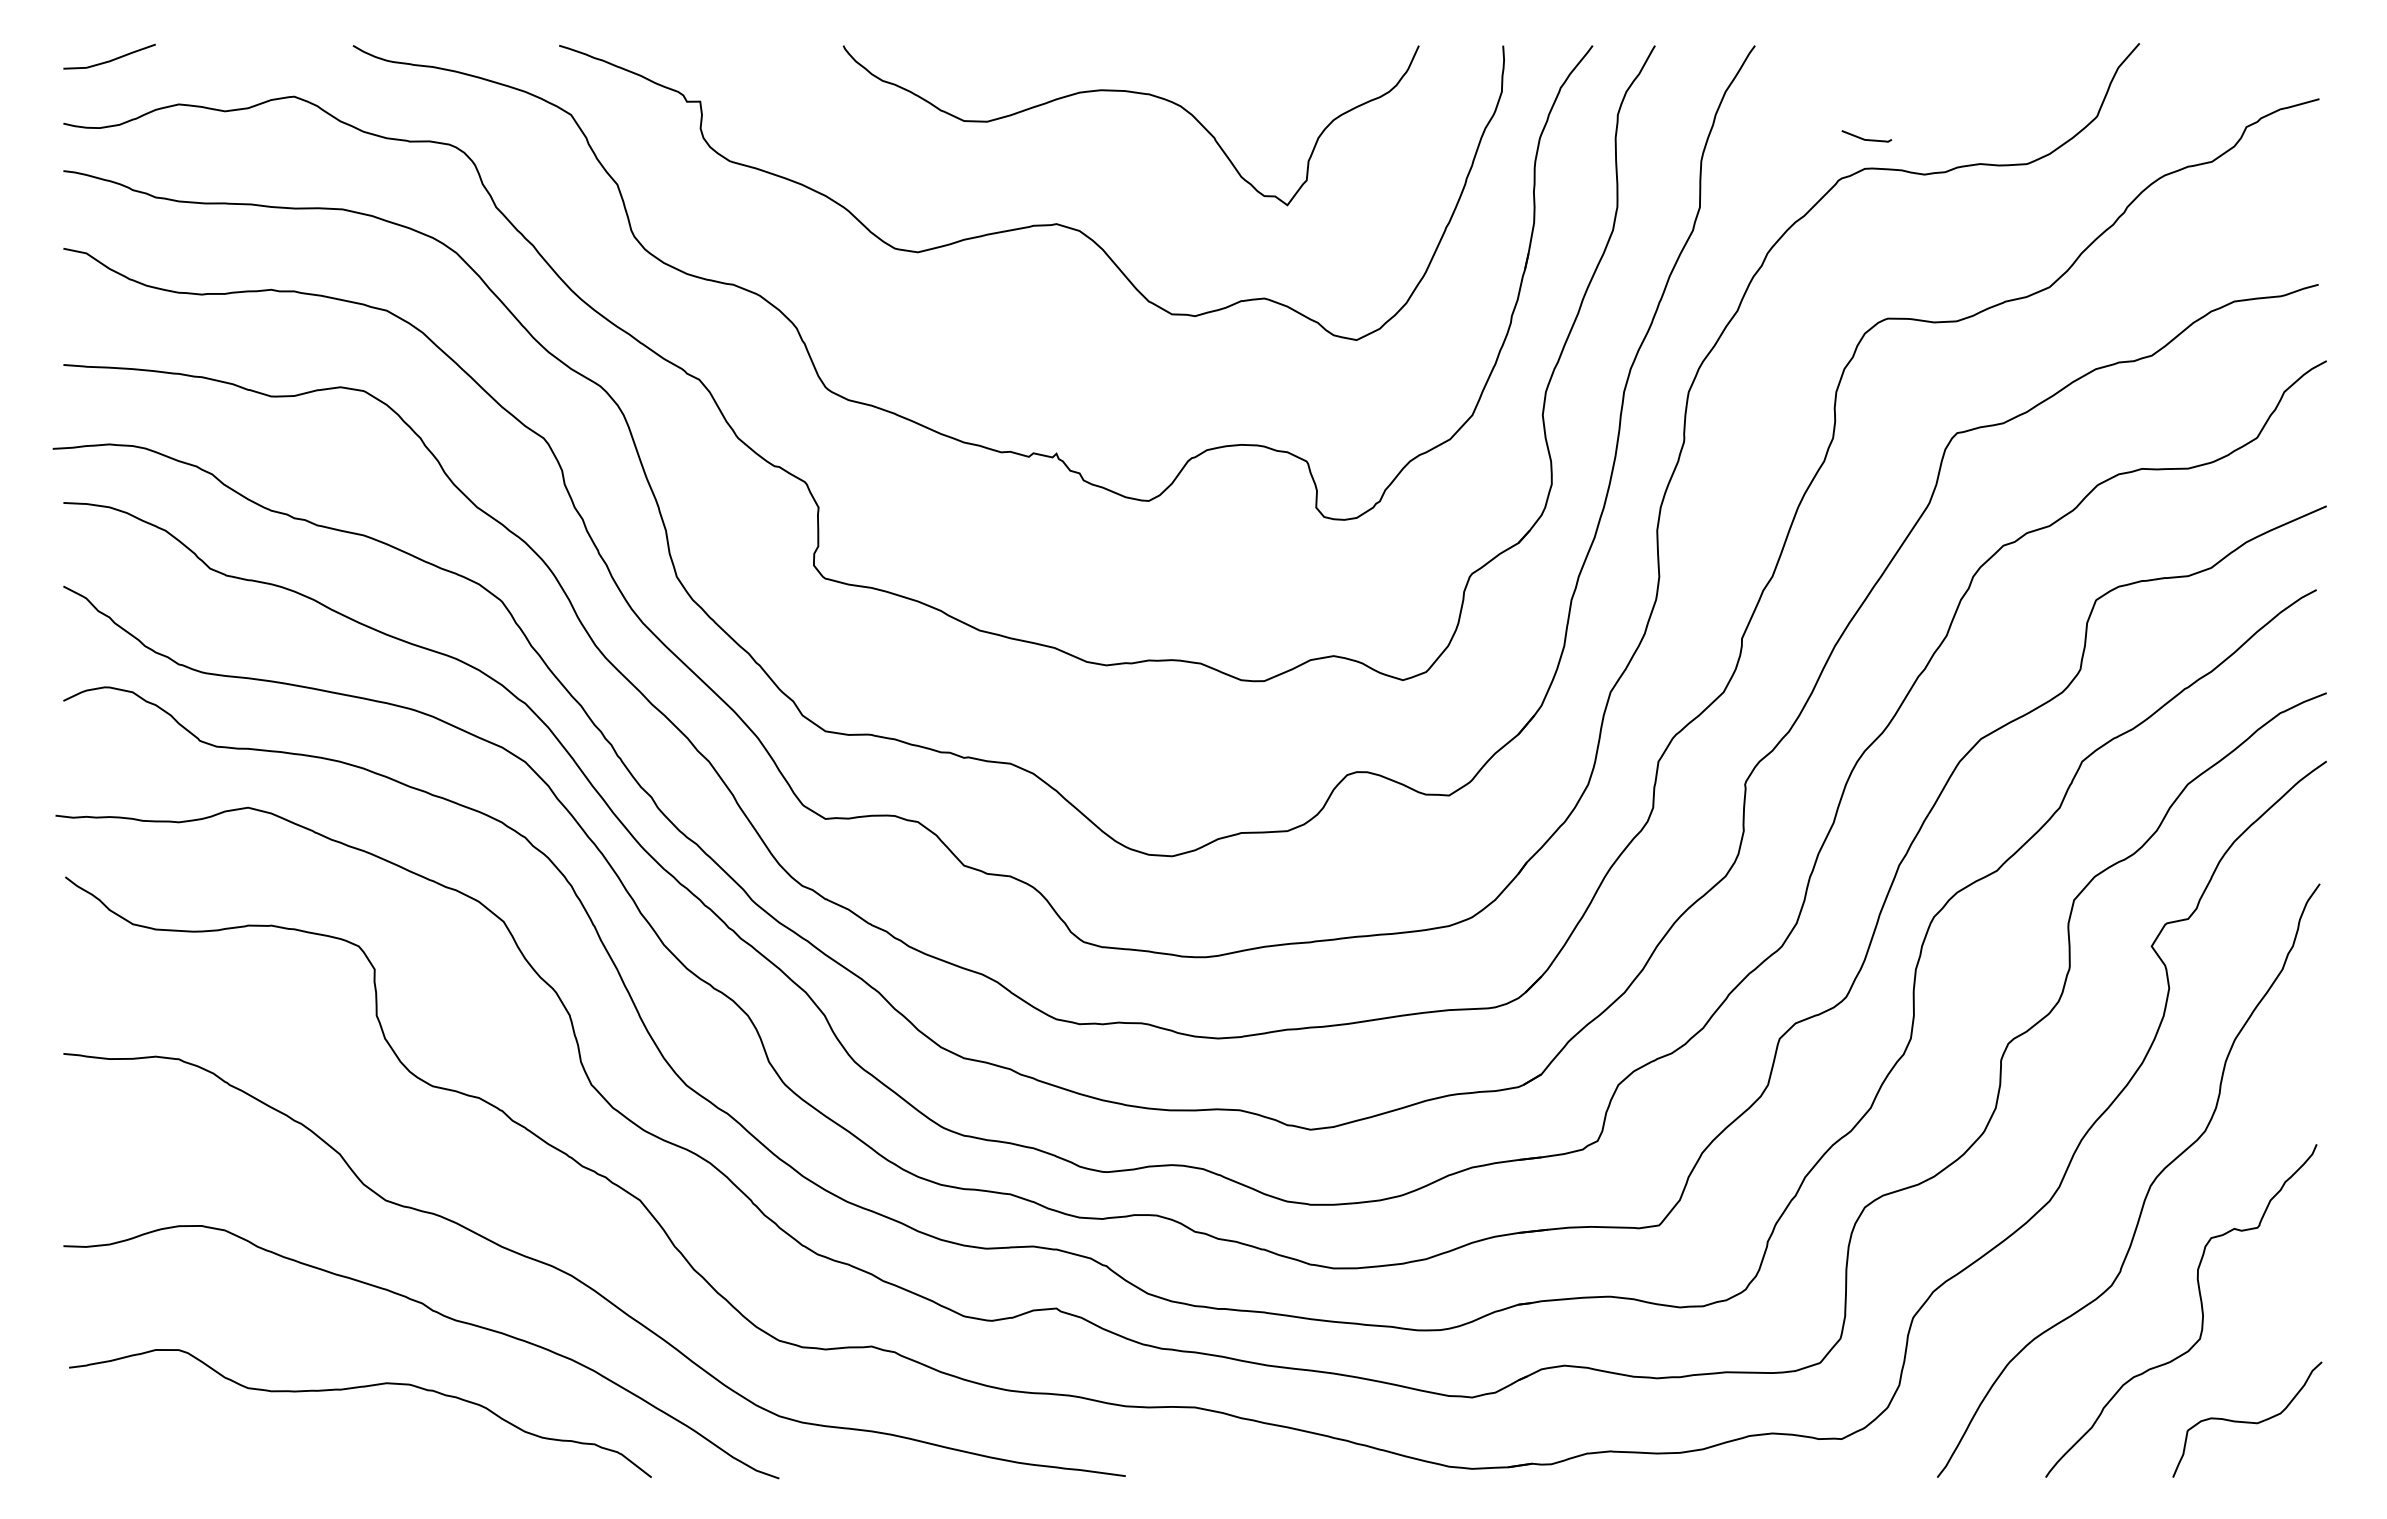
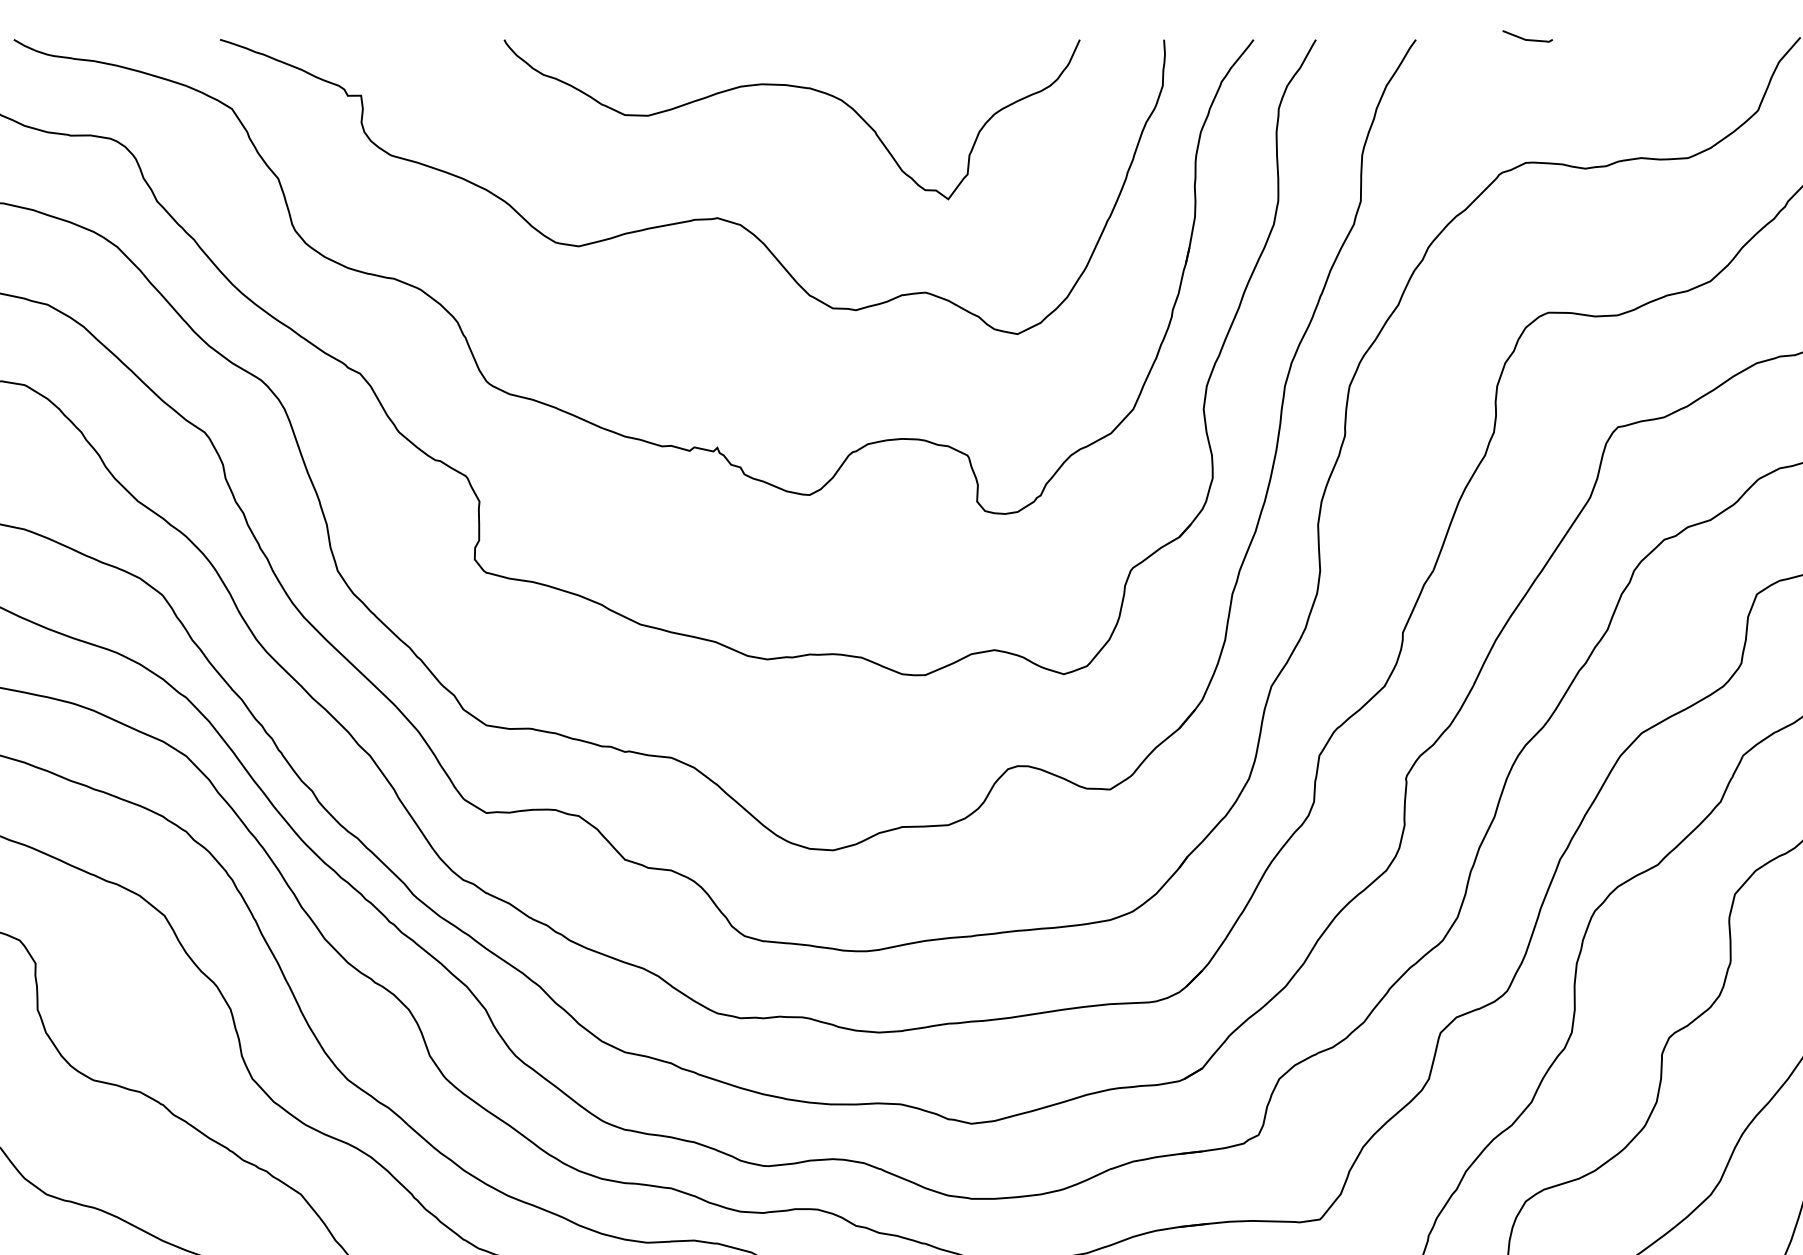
line: (1864, 138) -> (1525, 38), moved

